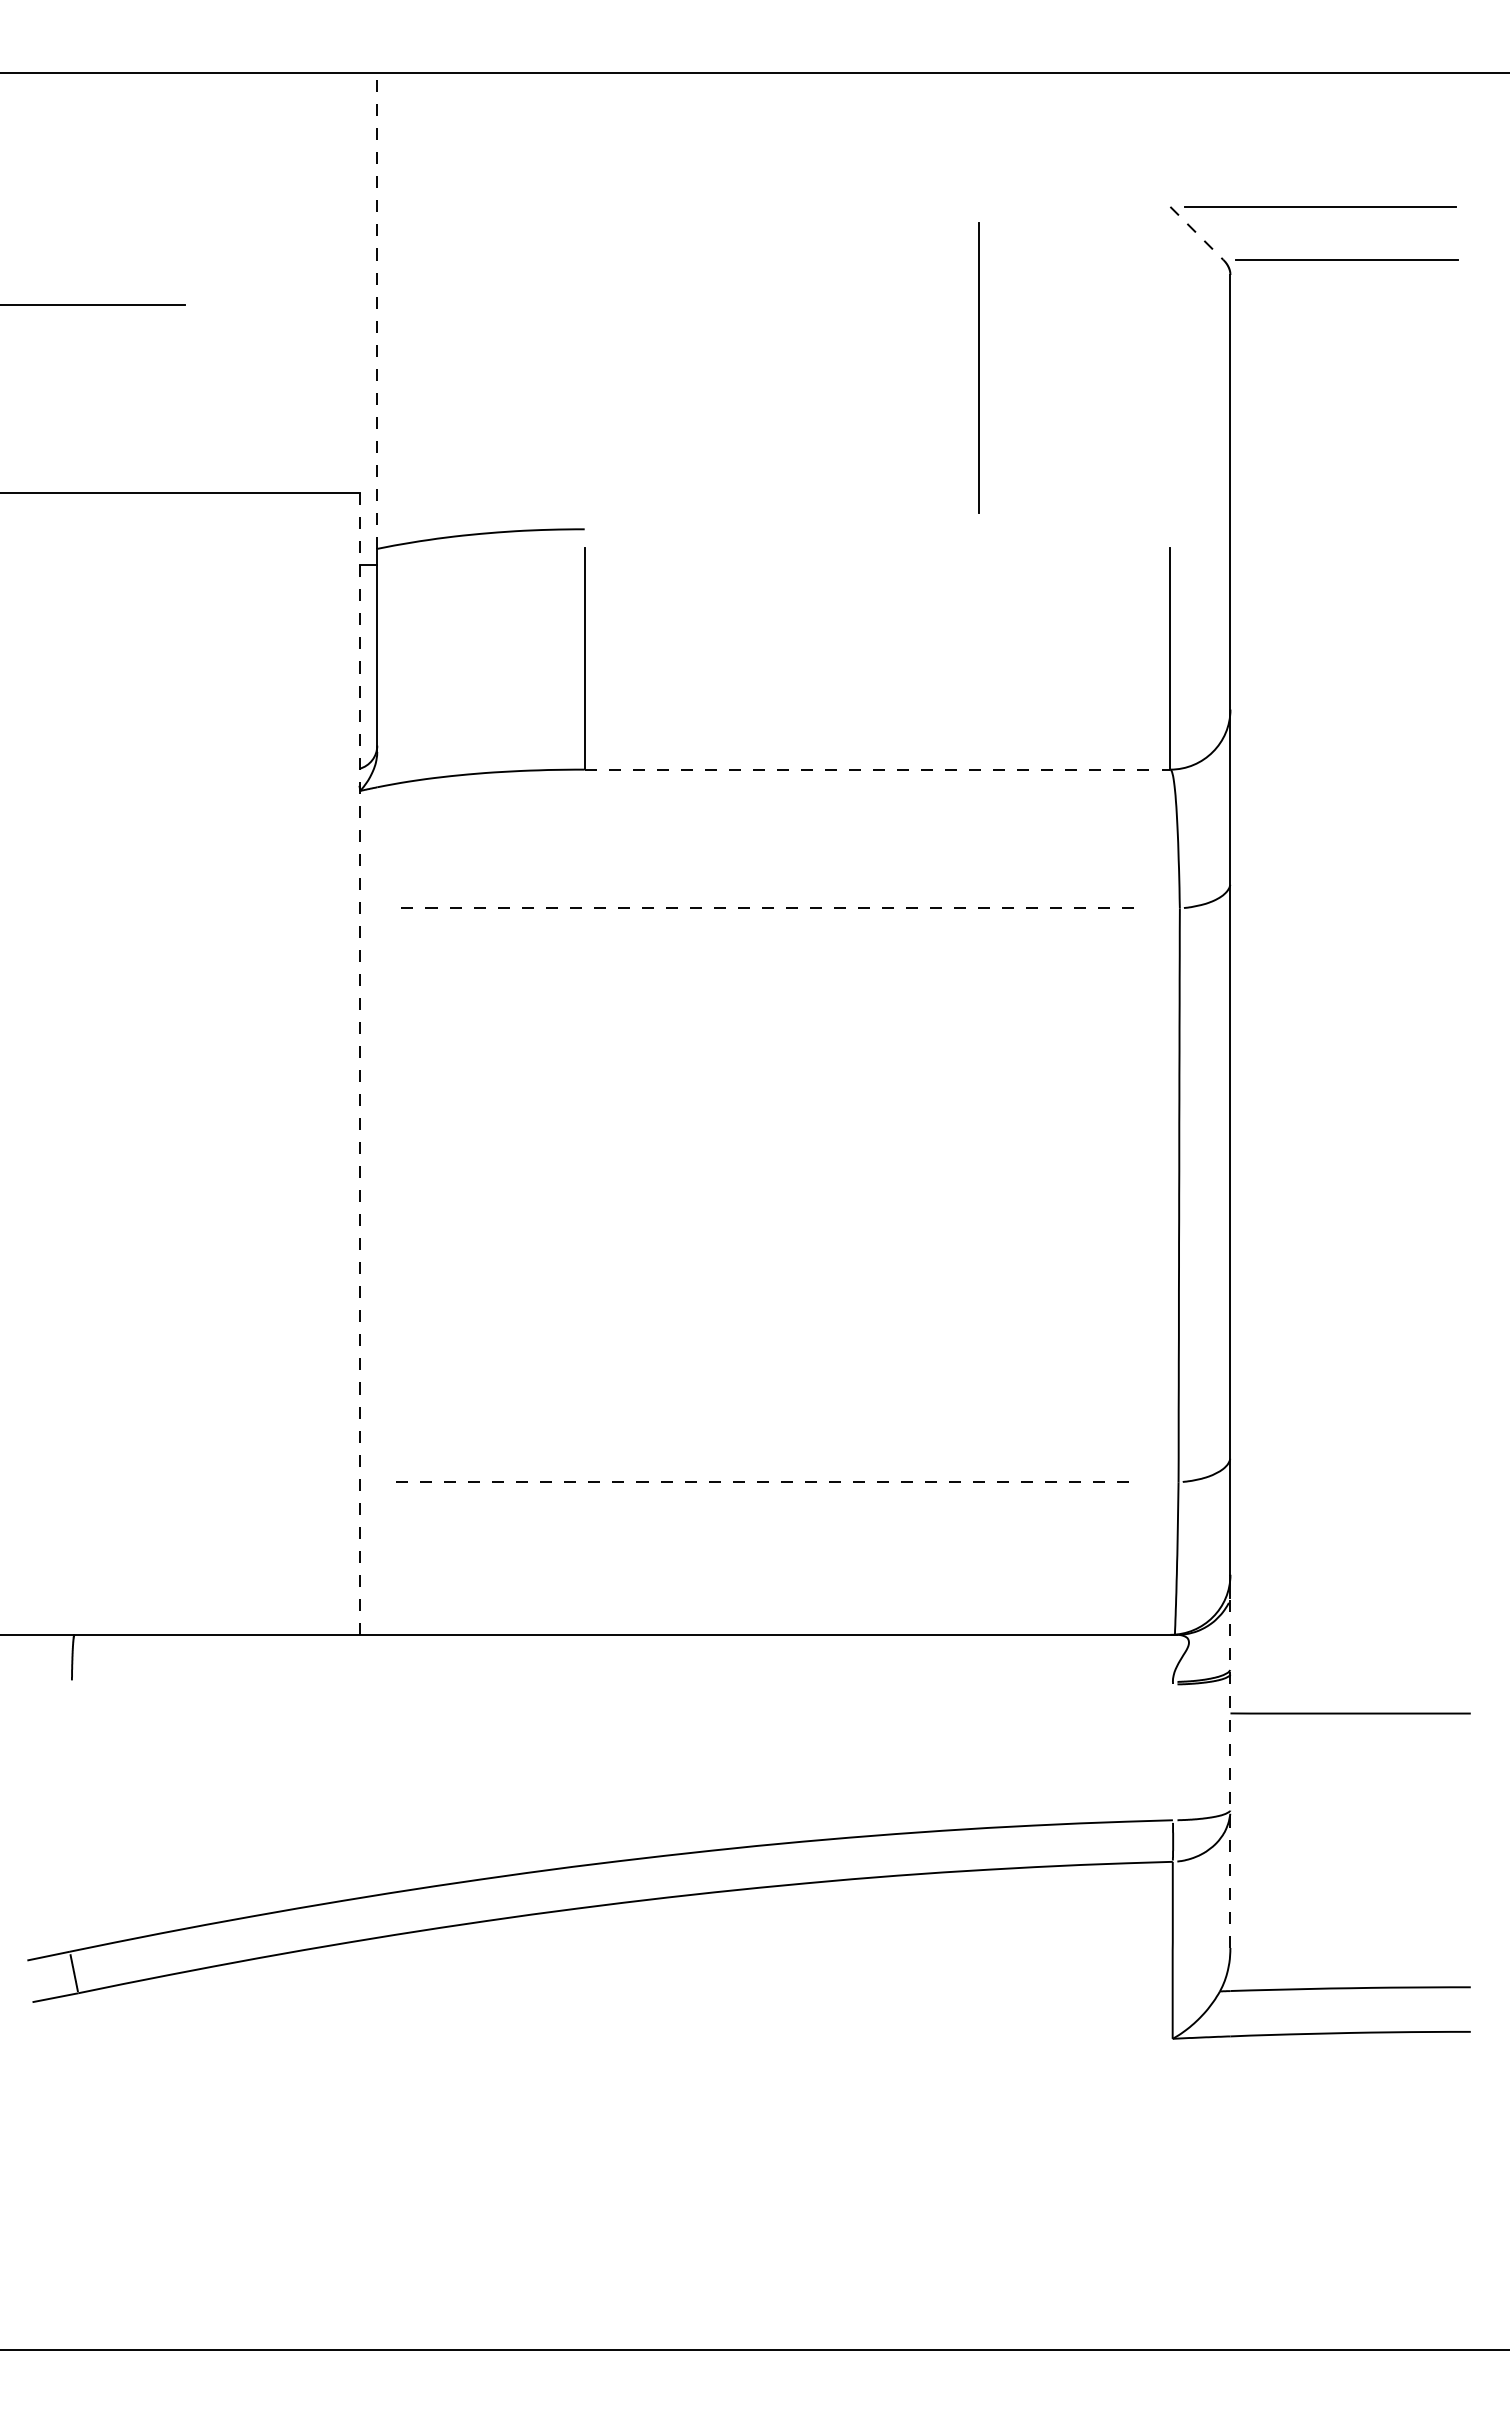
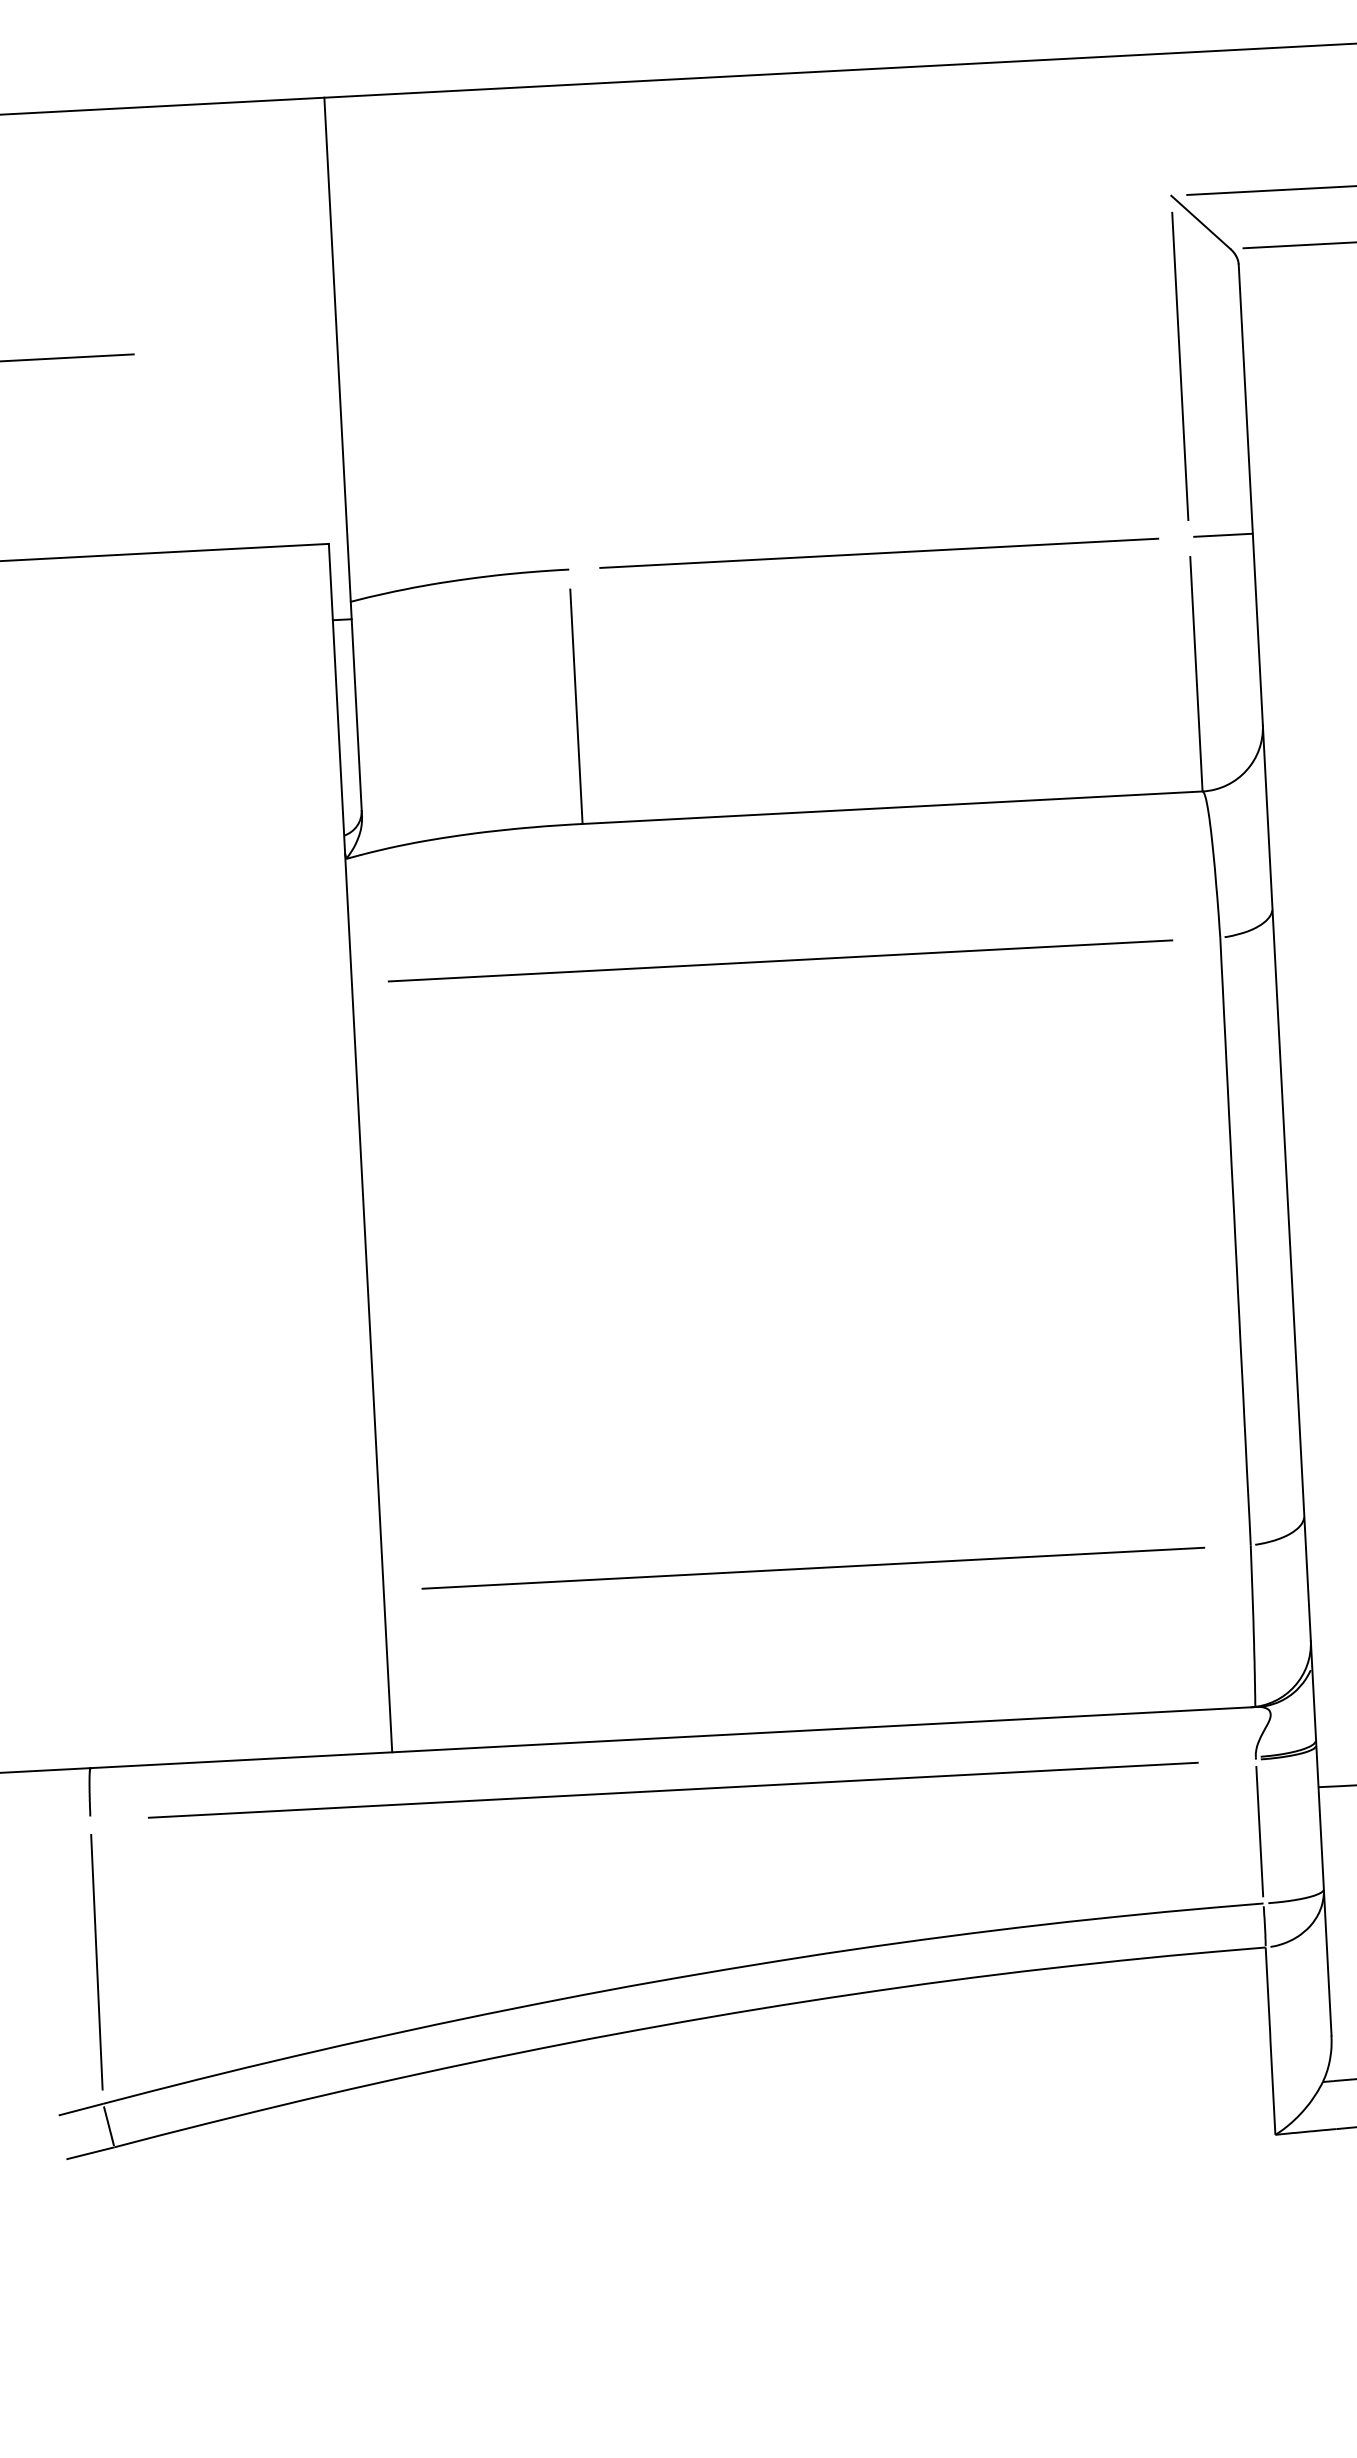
line: (1197, 233) -> (1201, 222), dashed -> solid
line: (377, 310) -> (337, 349), dashed -> solid
line: (978, 367) -> (1179, 365), moved
line: (877, 529) -> (879, 553), added
line: (1202, 529) -> (1223, 535), added
line: (877, 769) -> (892, 807), dashed -> solid
line: (763, 908) -> (779, 961), dashed -> solid
line: (359, 1064) -> (360, 1148), dashed -> solid
line: (765, 1482) -> (813, 1568), dashed -> solid
line: (621, 1684) -> (672, 1790), added
line: (1172, 1752) -> (1259, 1831), added
line: (1230, 1774) -> (1321, 1851), dashed -> solid
line: (70, 1817) -> (96, 1961), added

